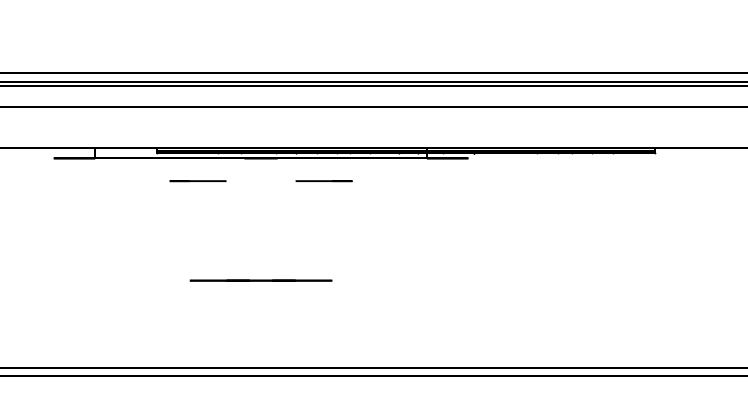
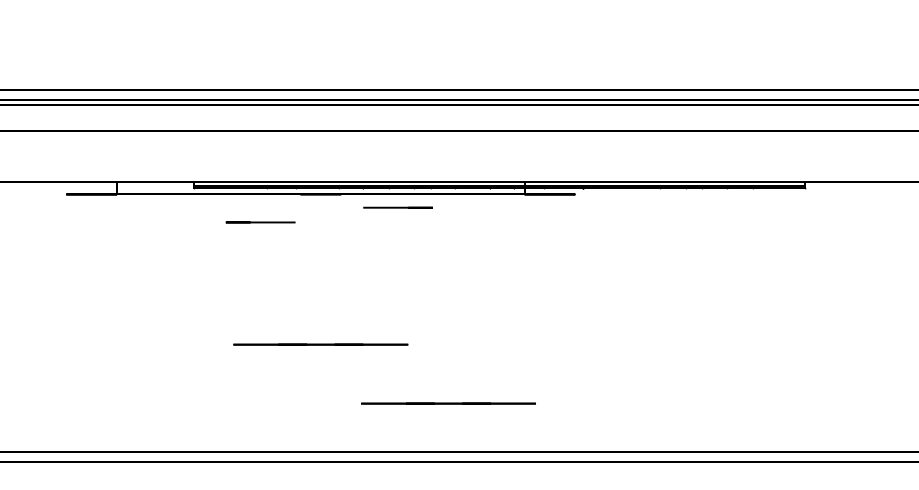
line: (197, 181) -> (259, 222), moved
line: (323, 181) -> (397, 208), moved
line: (364, 328) -> (447, 403), added

